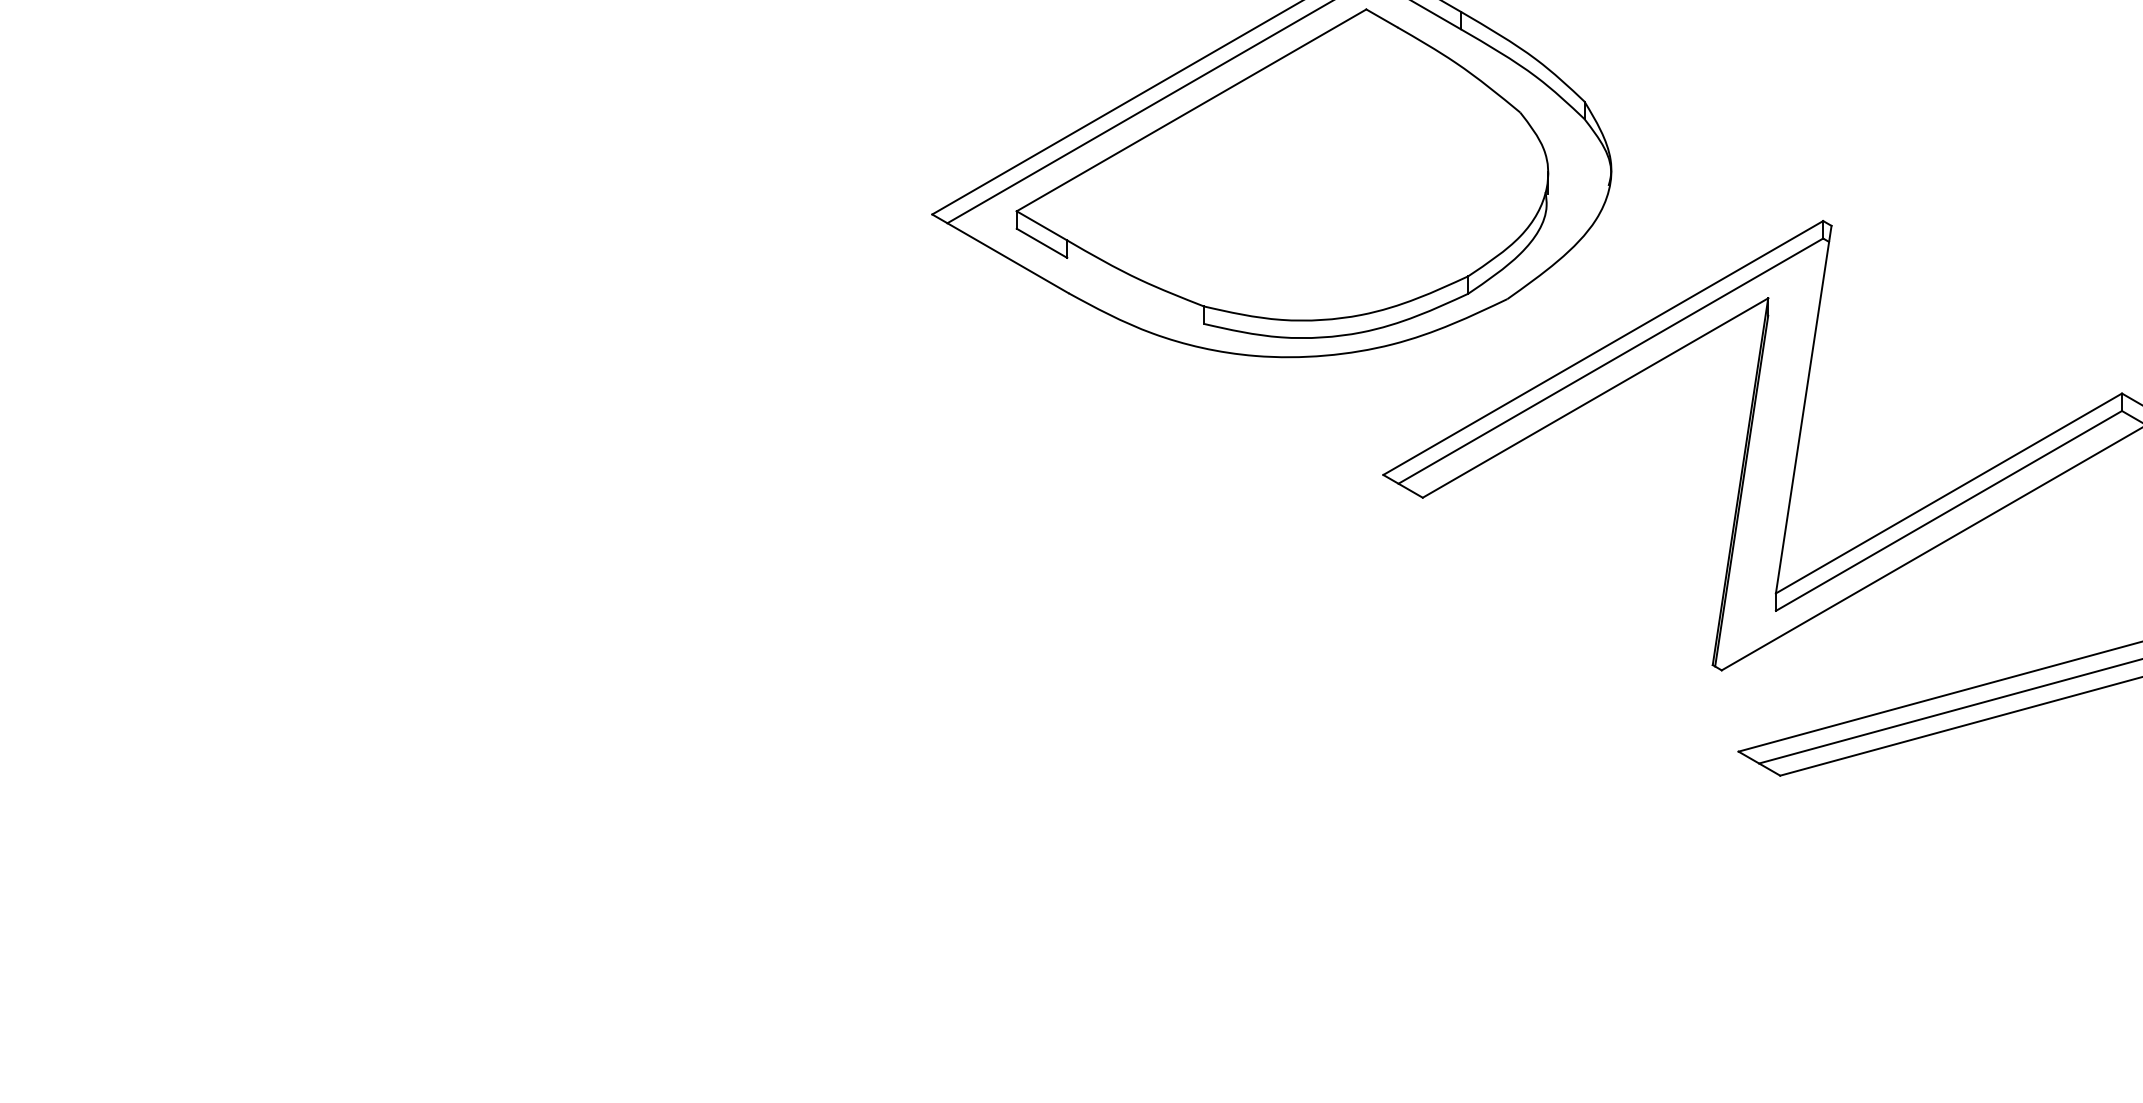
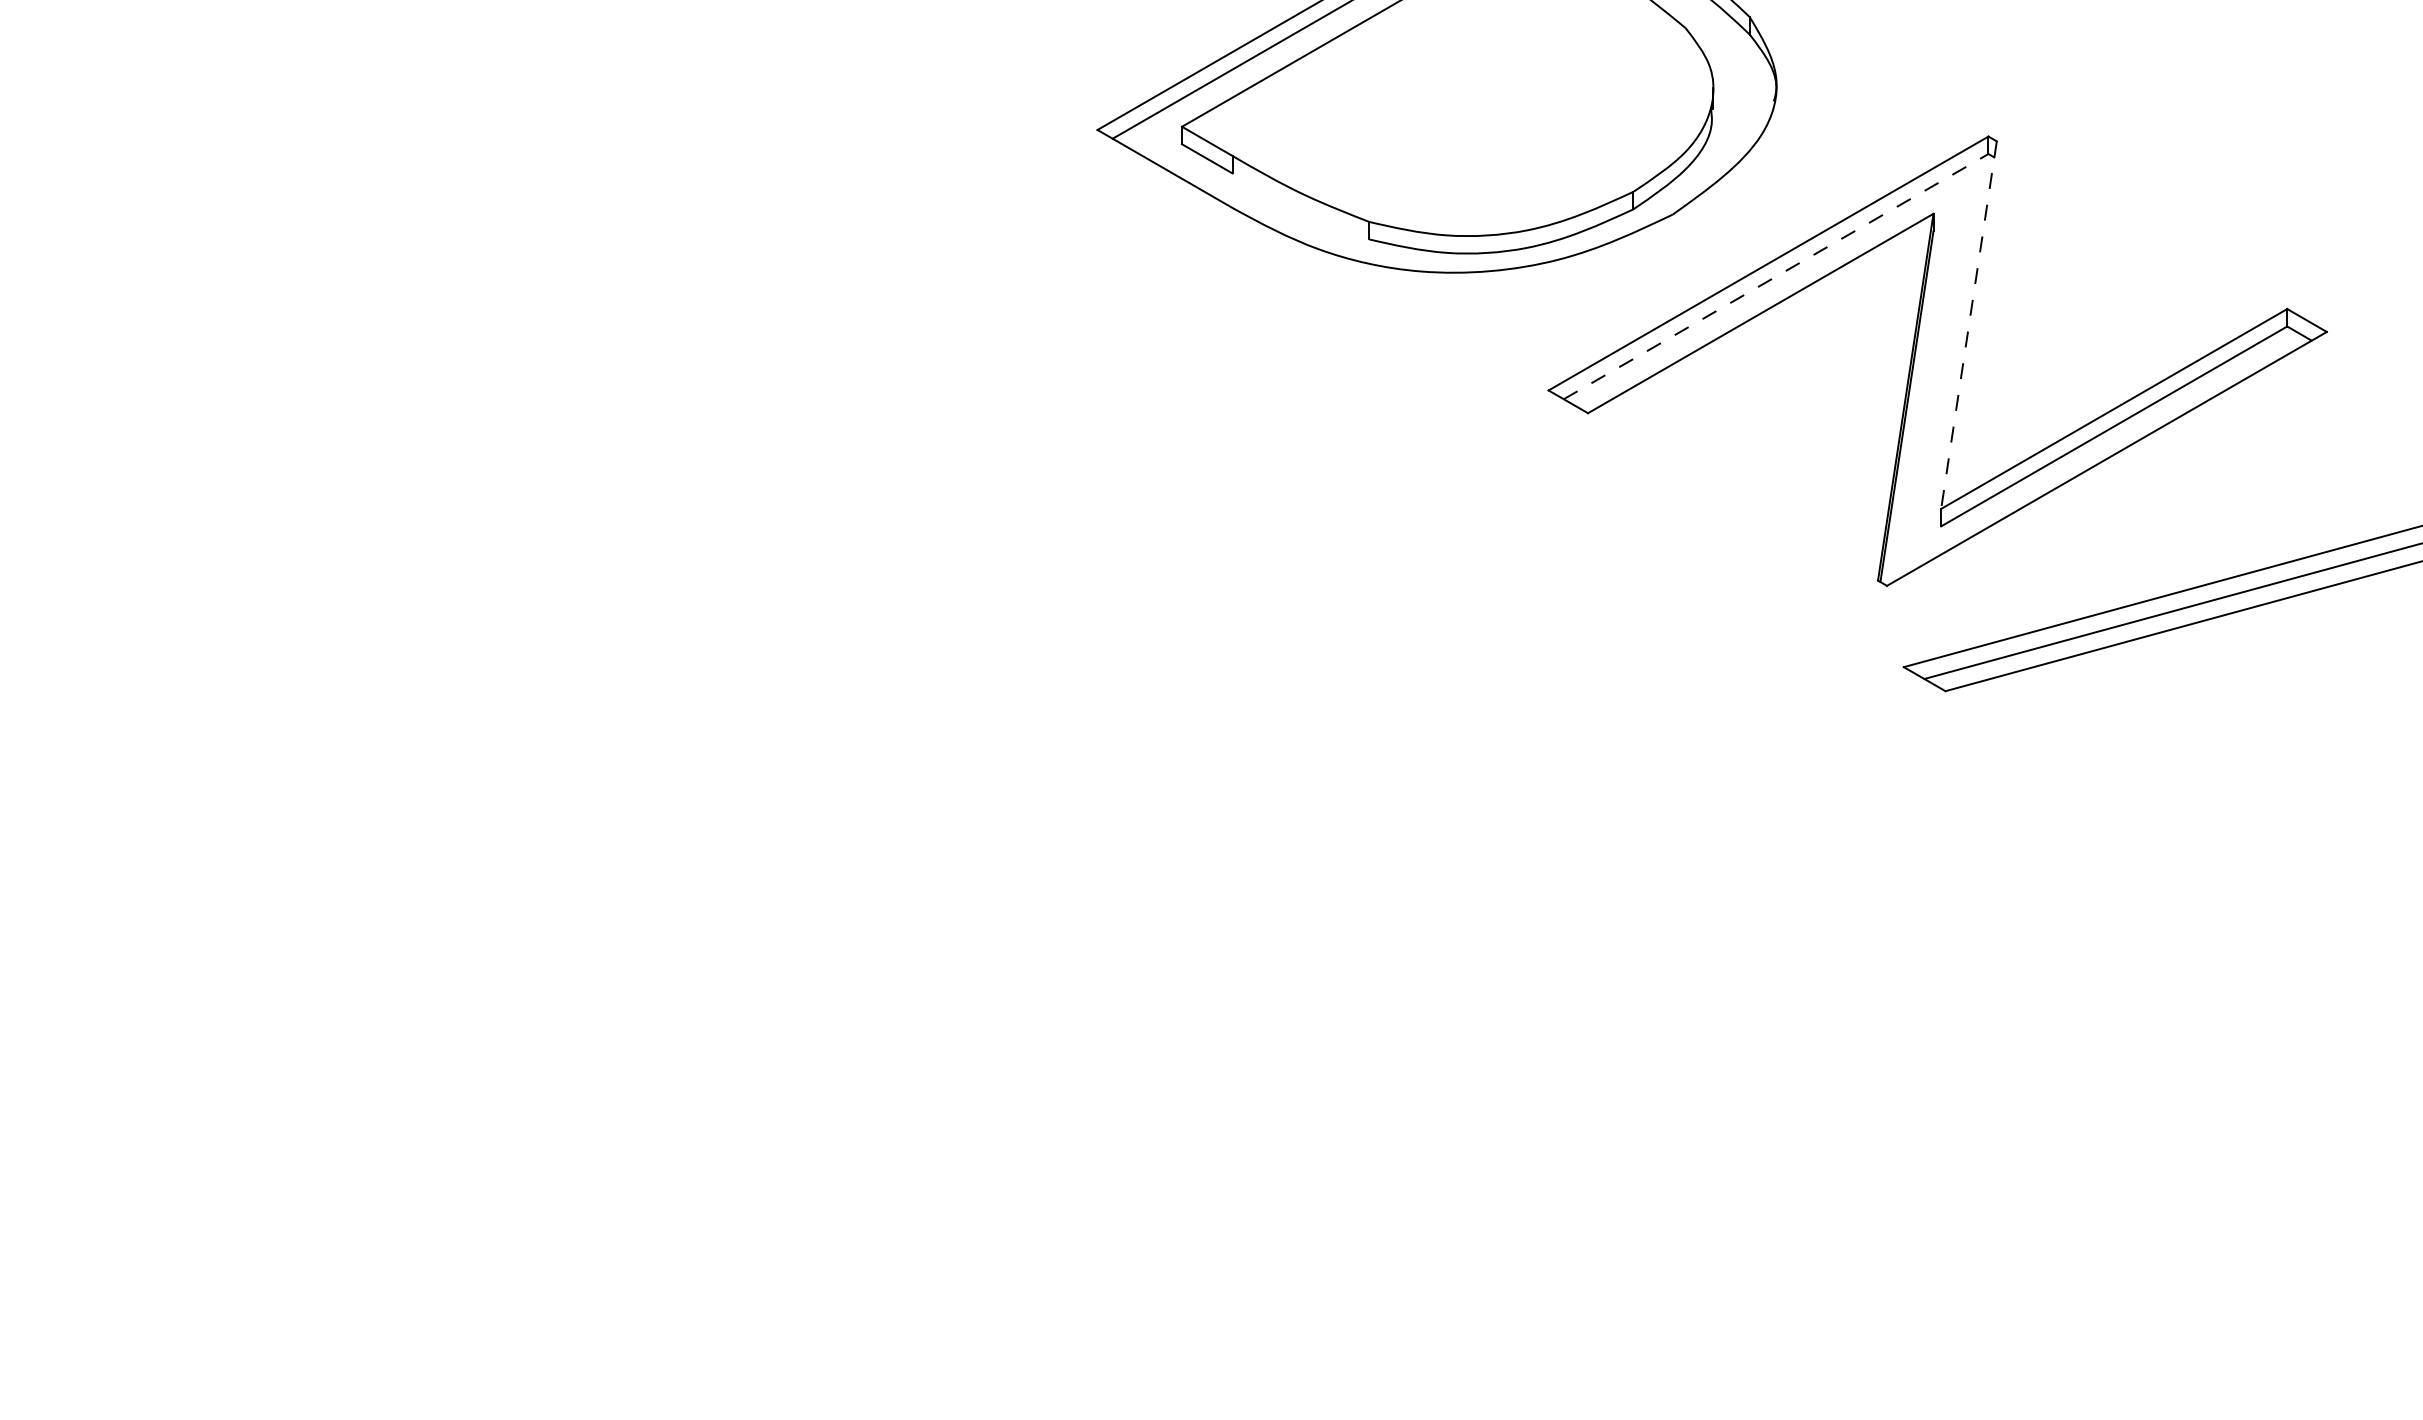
line: (1611, 361) -> (1776, 276), solid -> dashed
line: (1804, 410) -> (1969, 325), solid -> dashed

